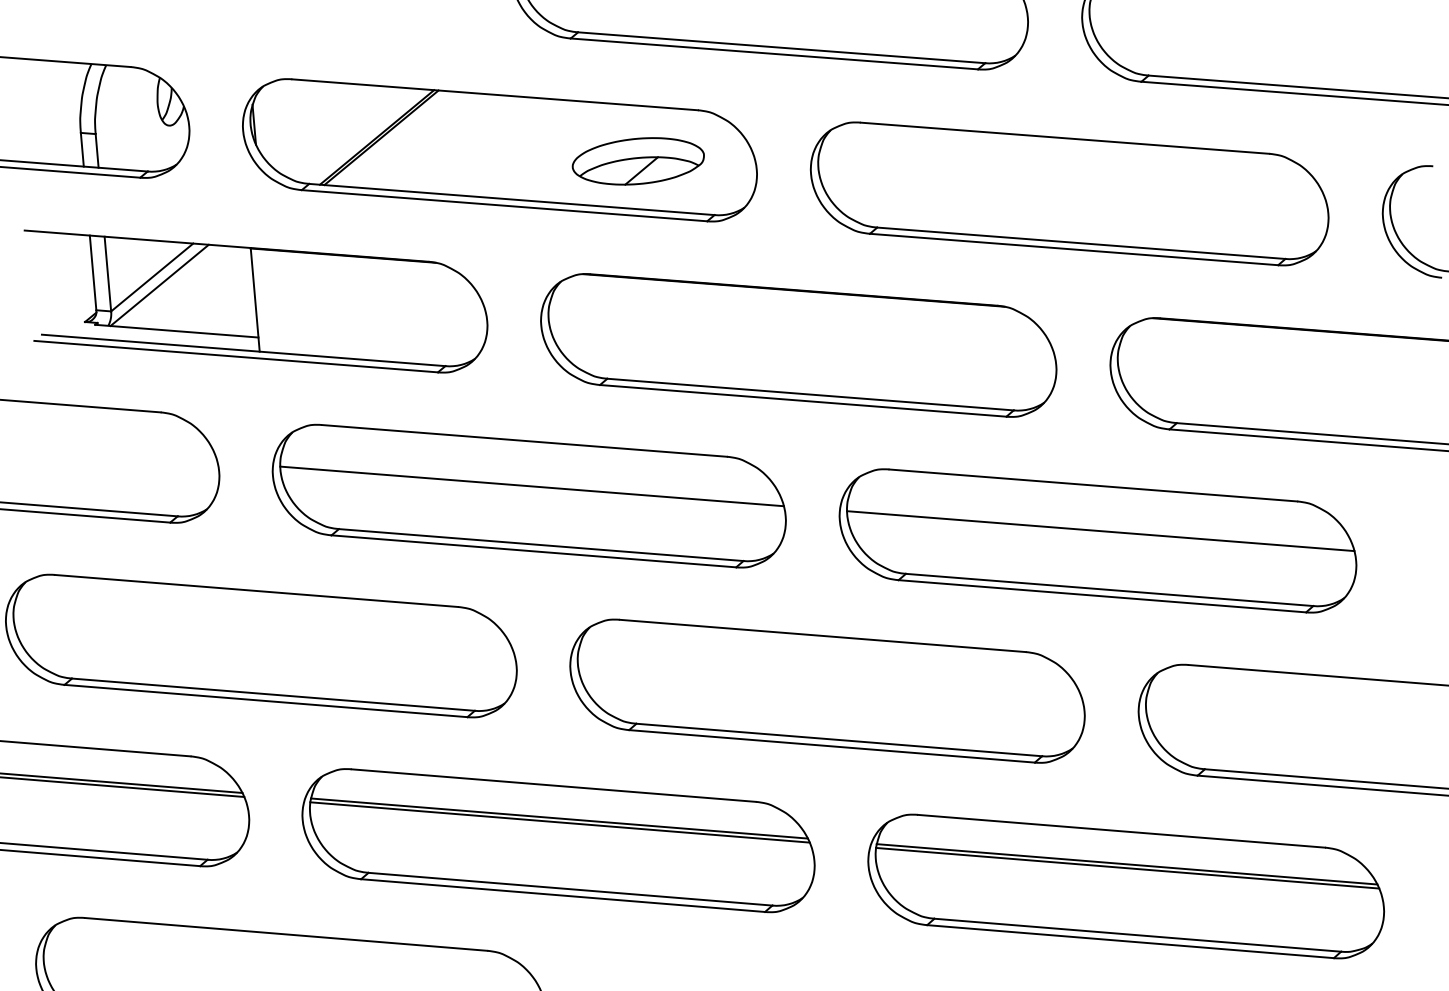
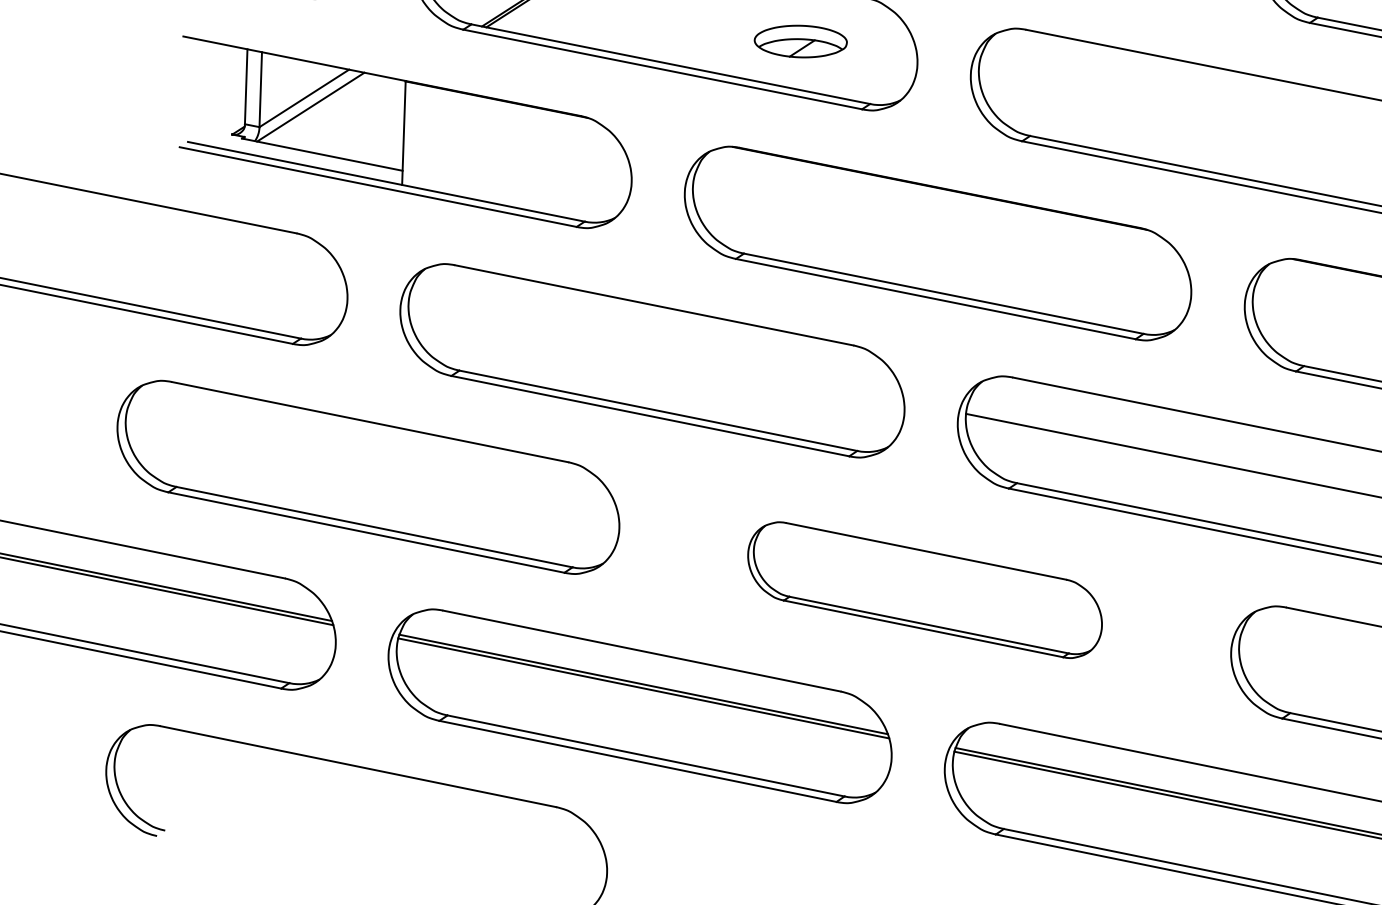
part: (637, 161) -> (800, 41), size x0.7
line: (531, 486) -> (655, 351), removed
part: (827, 690) -> (925, 589), size x0.7

